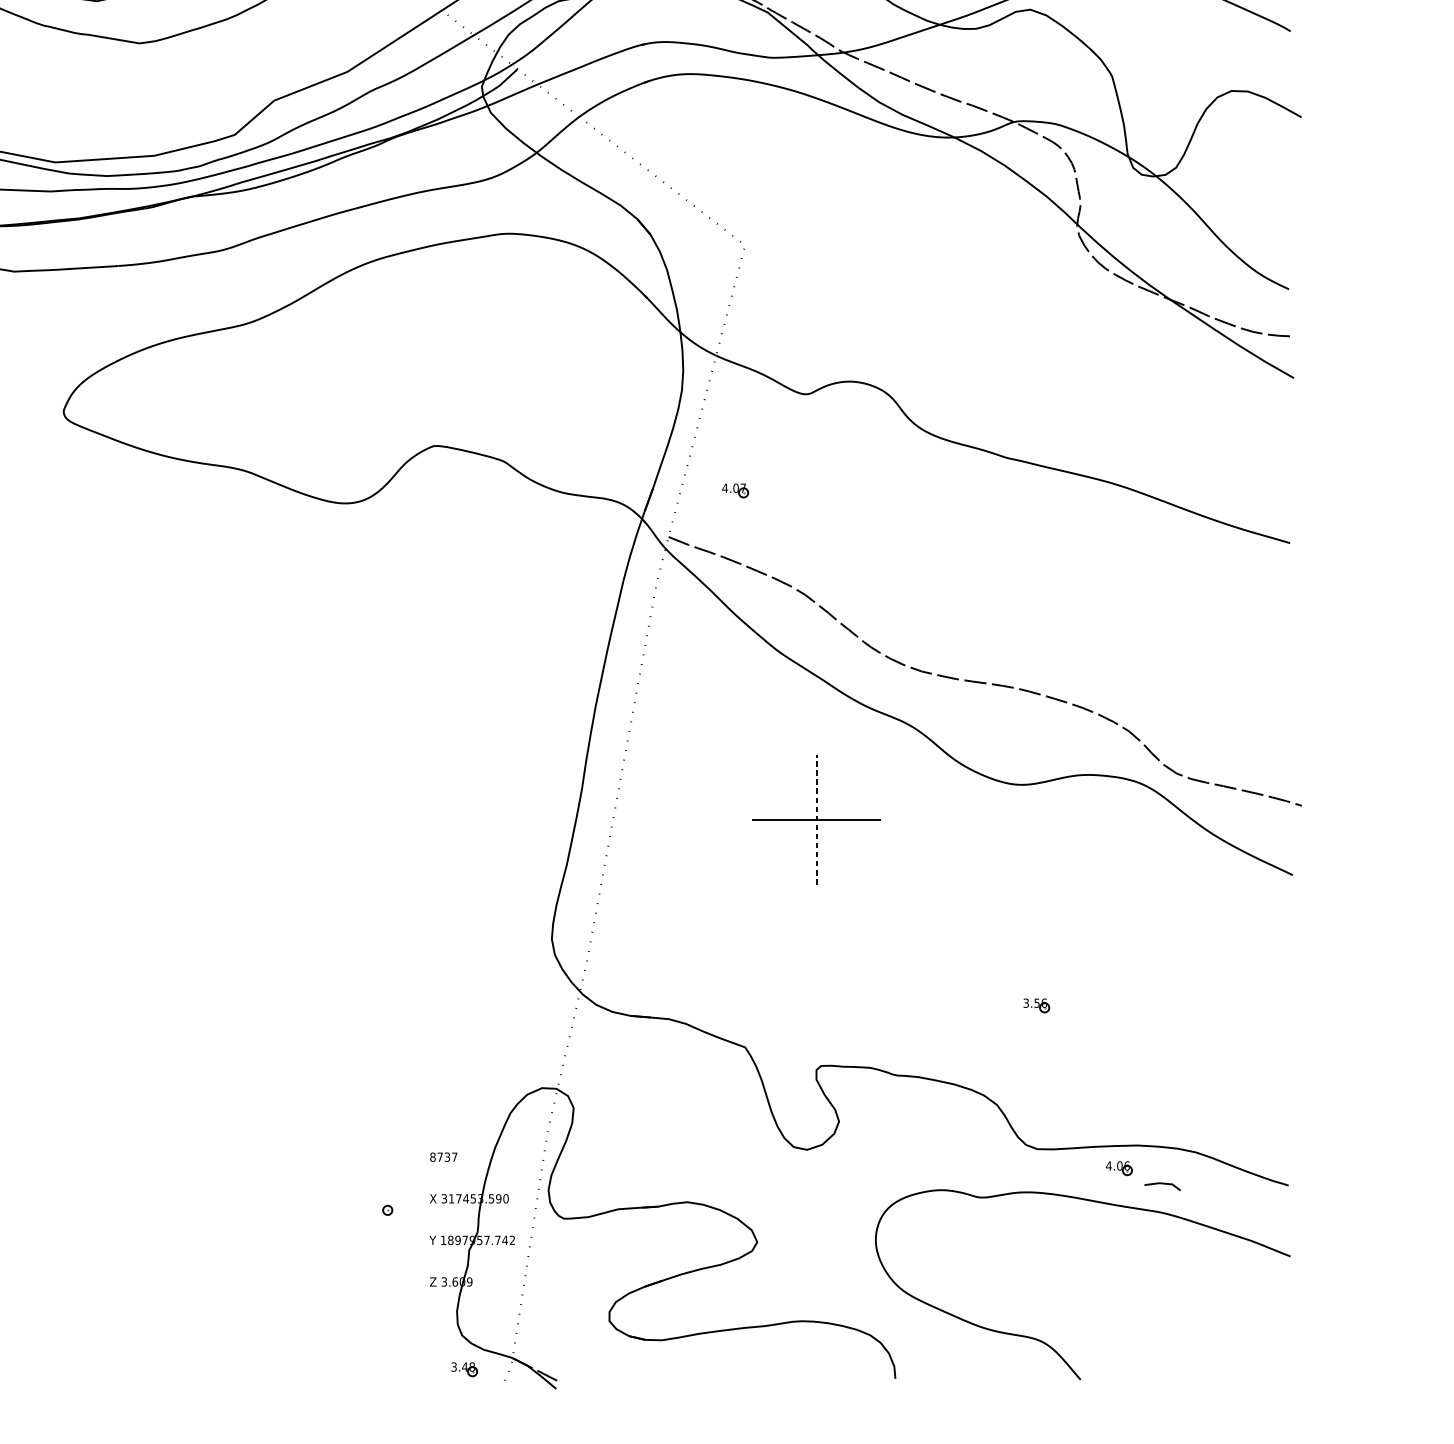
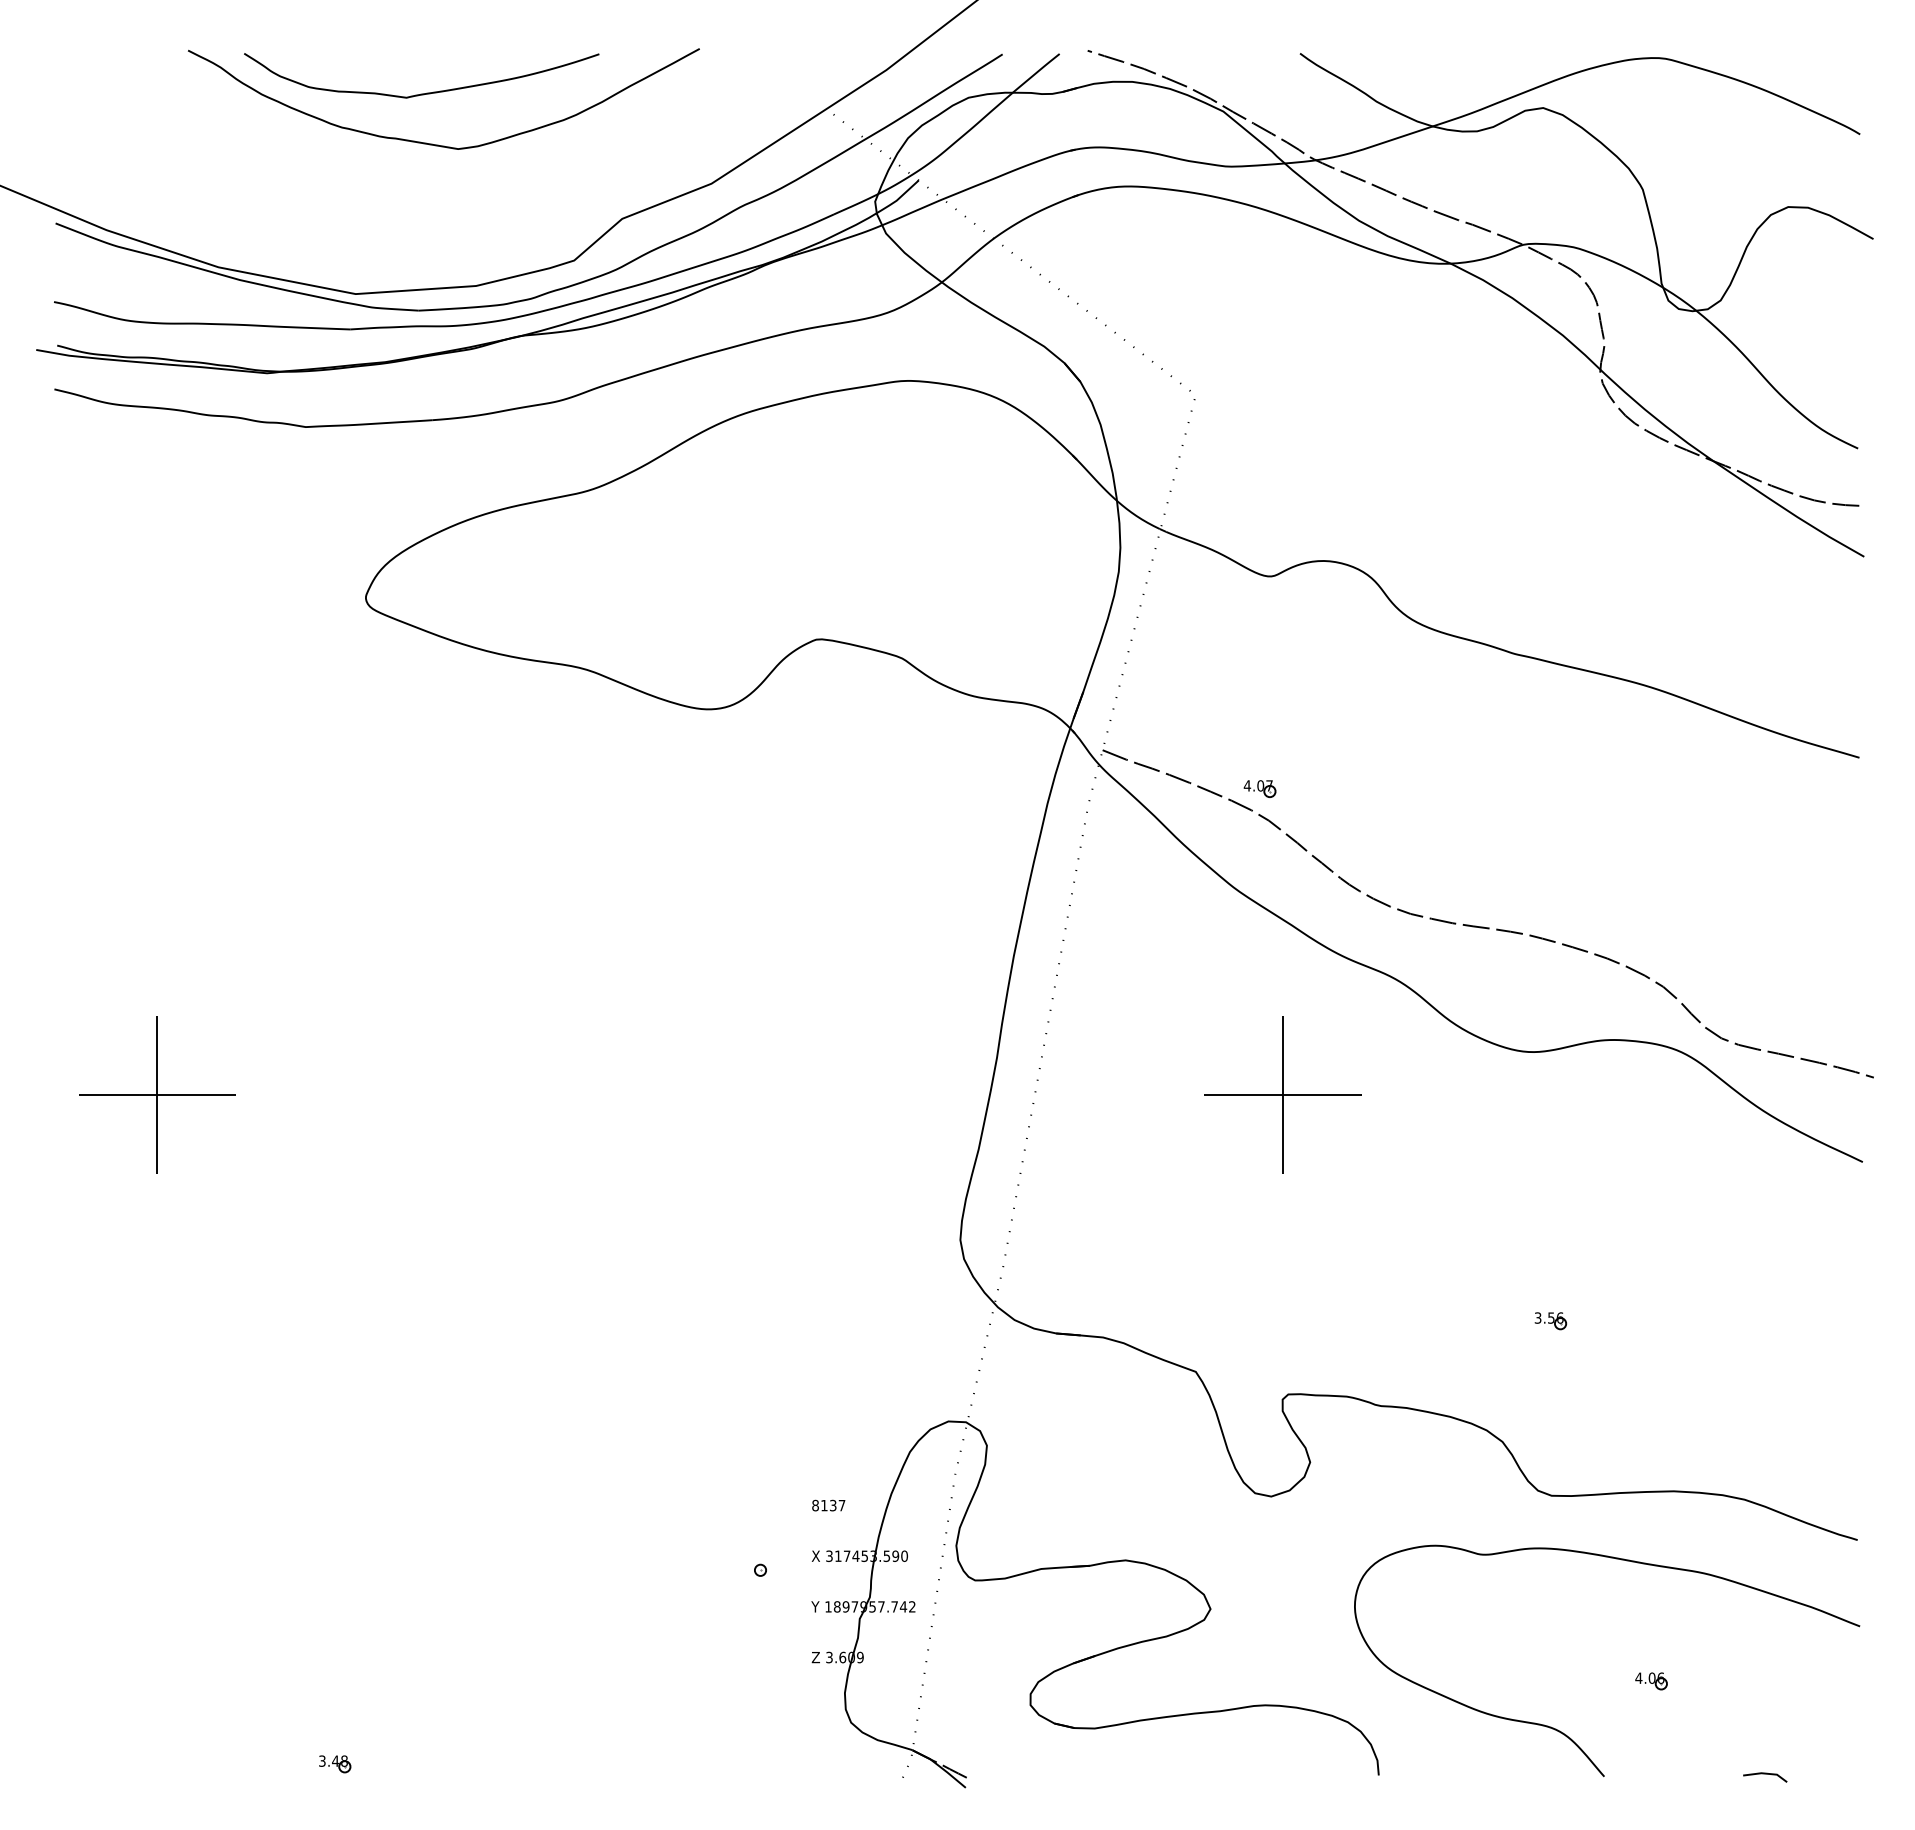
part: (735, 490) -> (1259, 788), moved
line: (816, 819) -> (1282, 1094), dashed -> solid
text: (440, 1157) -> (824, 1505), 8737 -> 8137
part: (1119, 1168) -> (1651, 1681), moved
line: (1162, 1184) -> (1765, 1774), moved
part: (464, 1369) -> (335, 1764), moved

